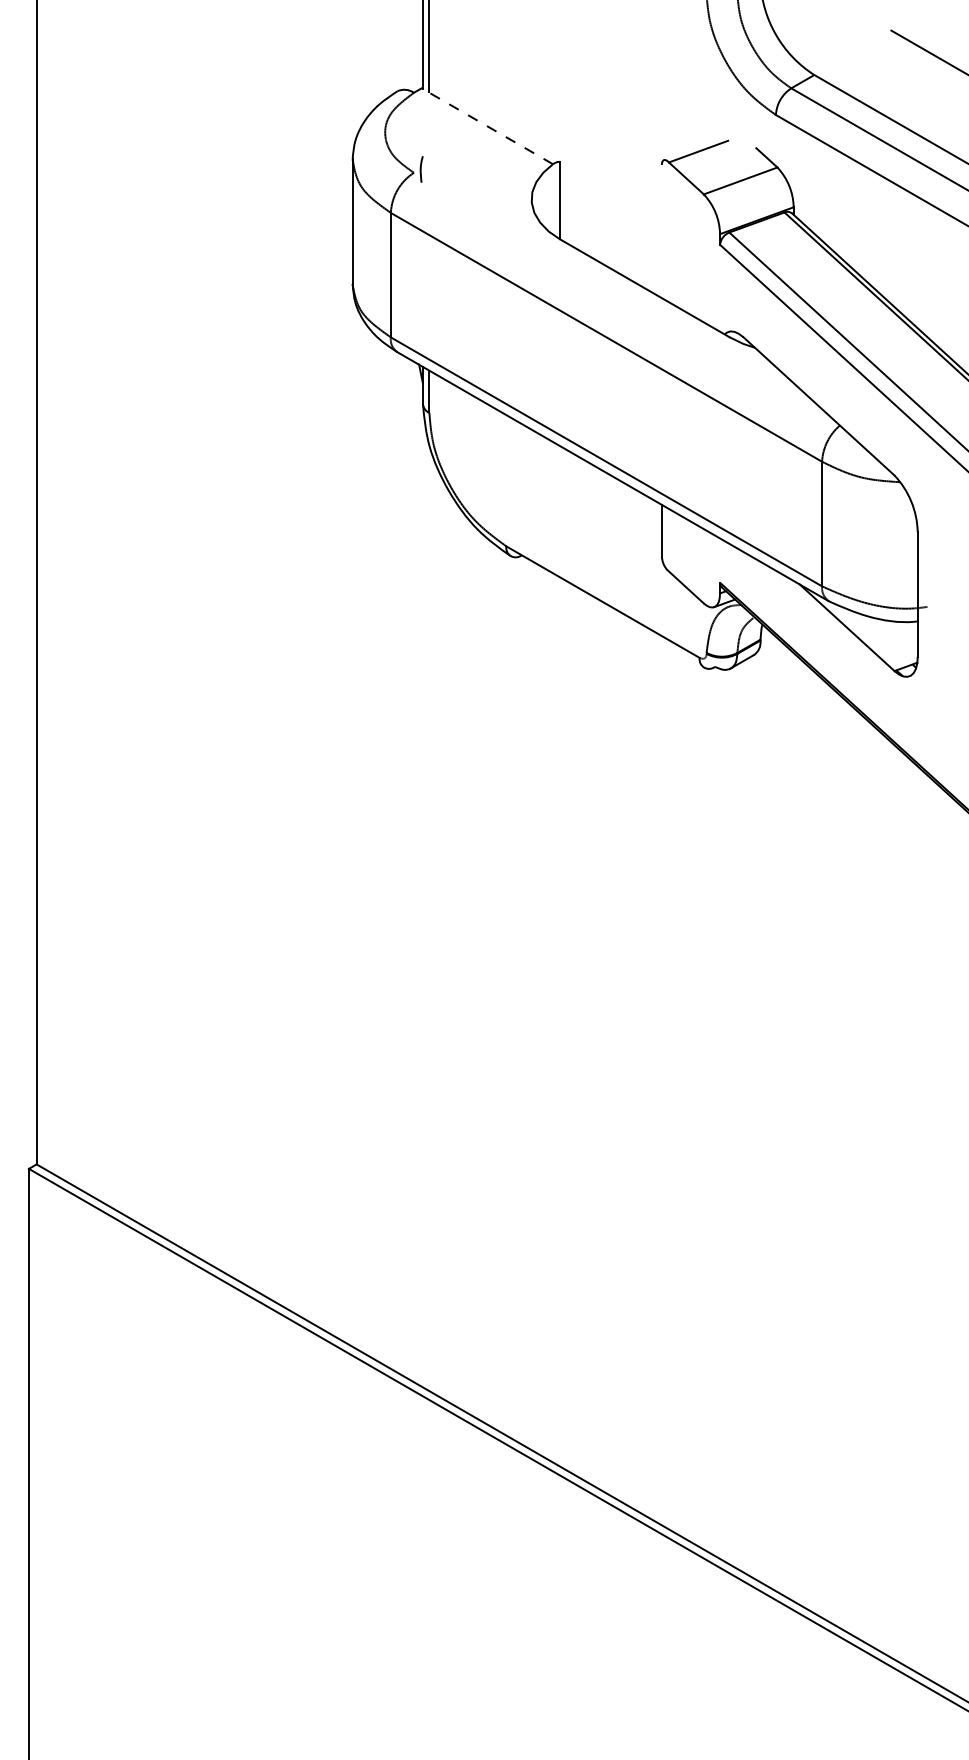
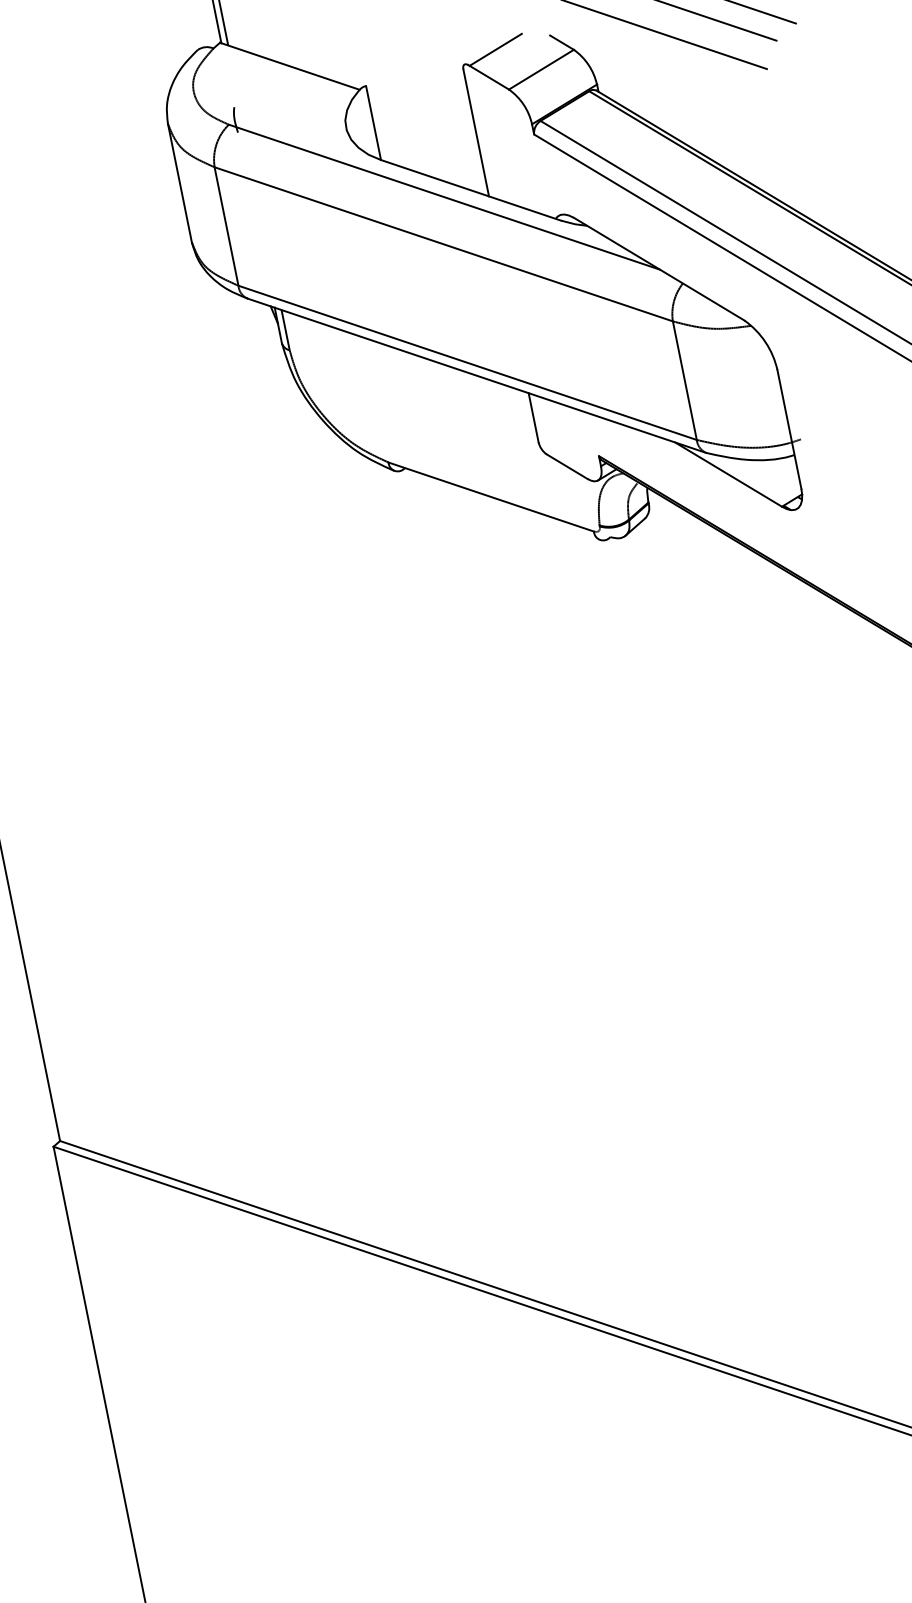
line: (487, 126) -> (290, 66), dashed -> solid
line: (661, 231) -> (475, 133), added
line: (616, 289) -> (444, 196), added

